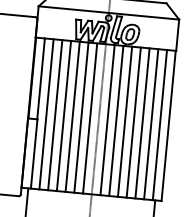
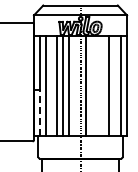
line: (55, 114) -> (51, 85), removed
line: (89, 117) -> (74, 85), removed
line: (116, 120) -> (92, 85), removed
line: (124, 121) -> (97, 85), removed
line: (133, 121) -> (103, 85), removed
line: (151, 123) -> (115, 85), removed
line: (34, 153) -> (40, 112), solid -> dashed

